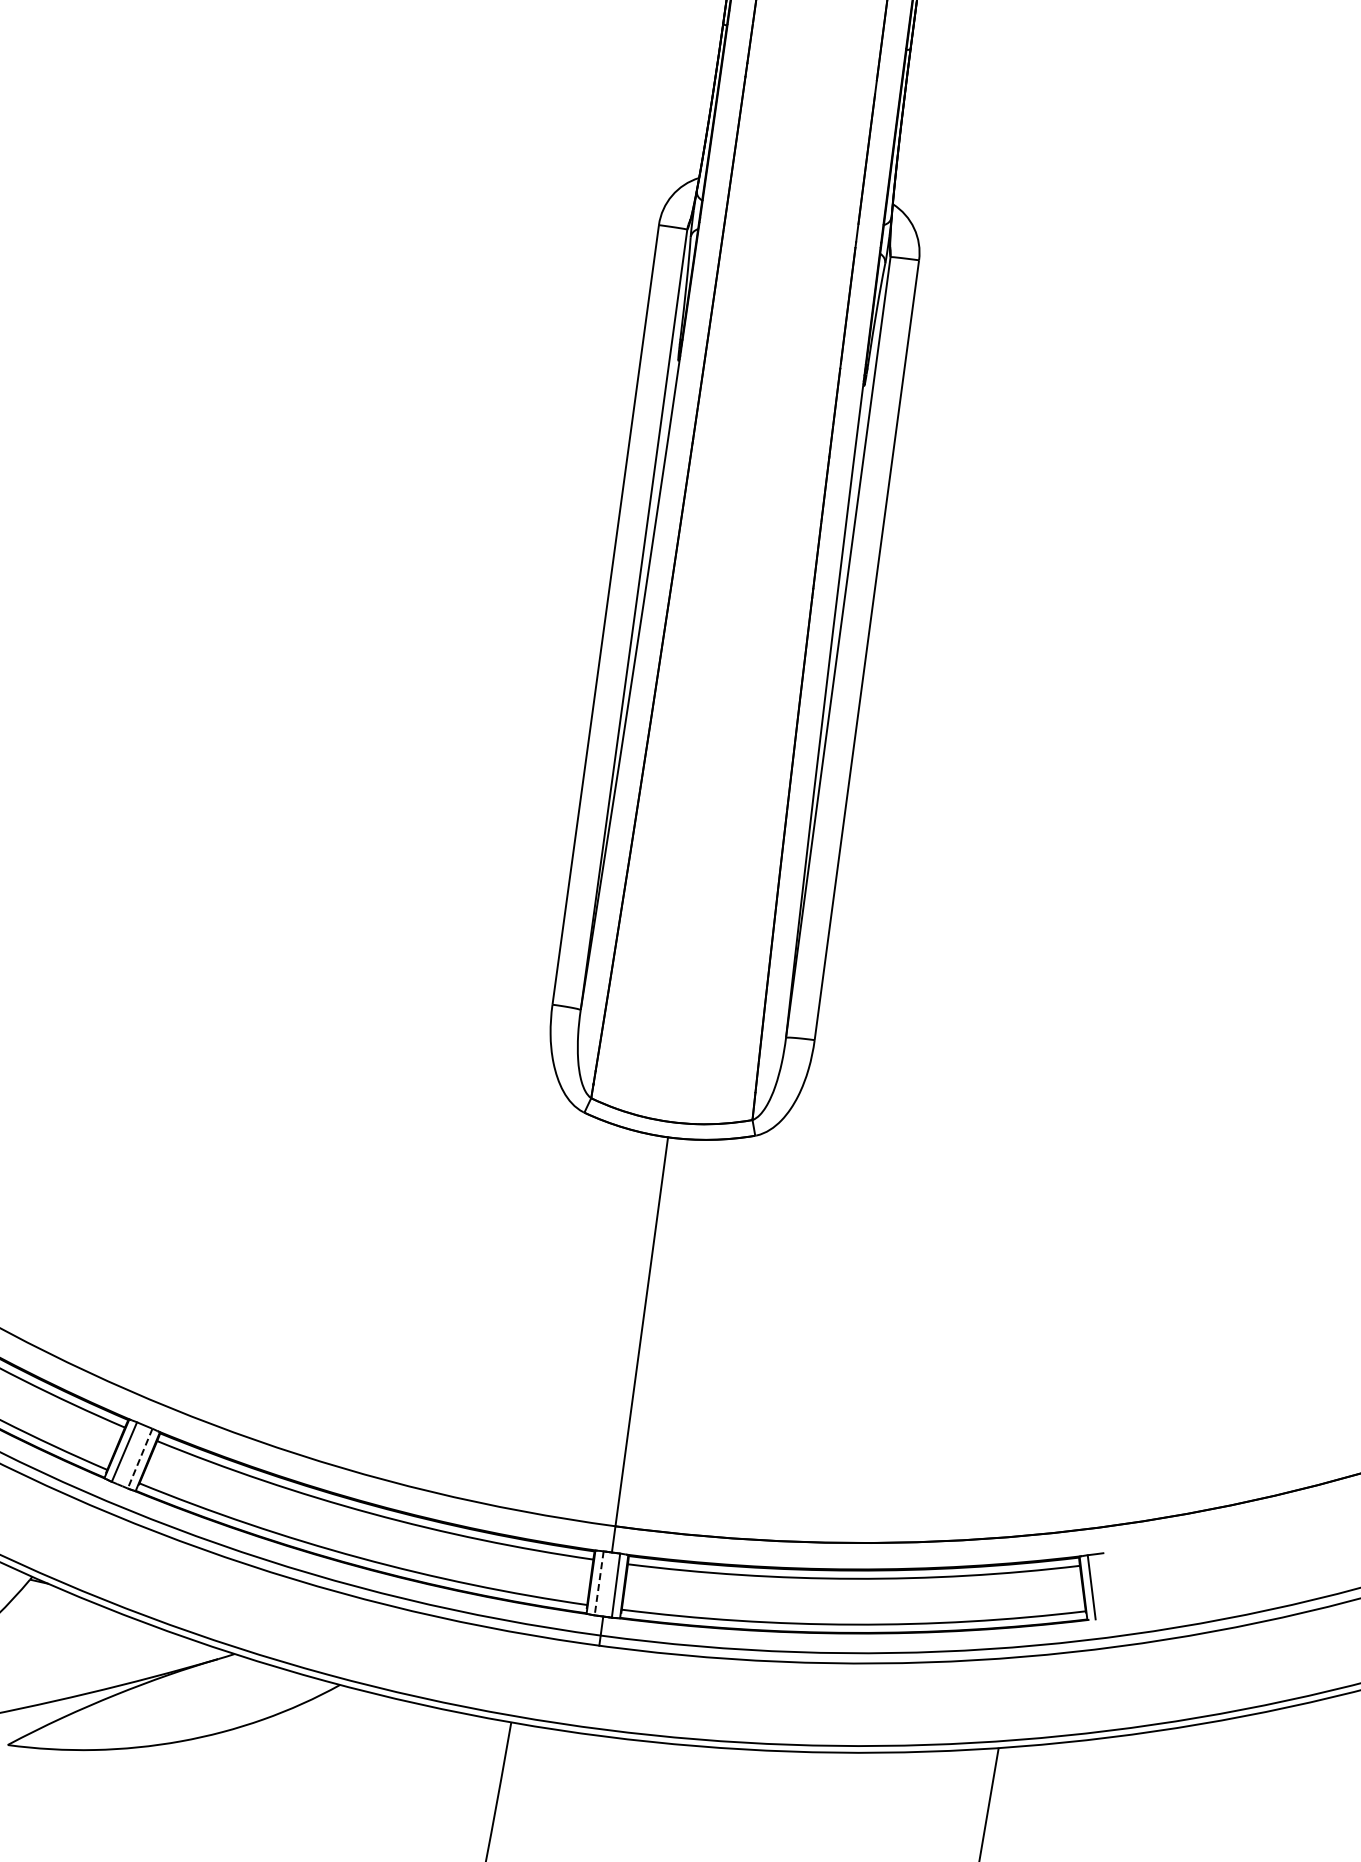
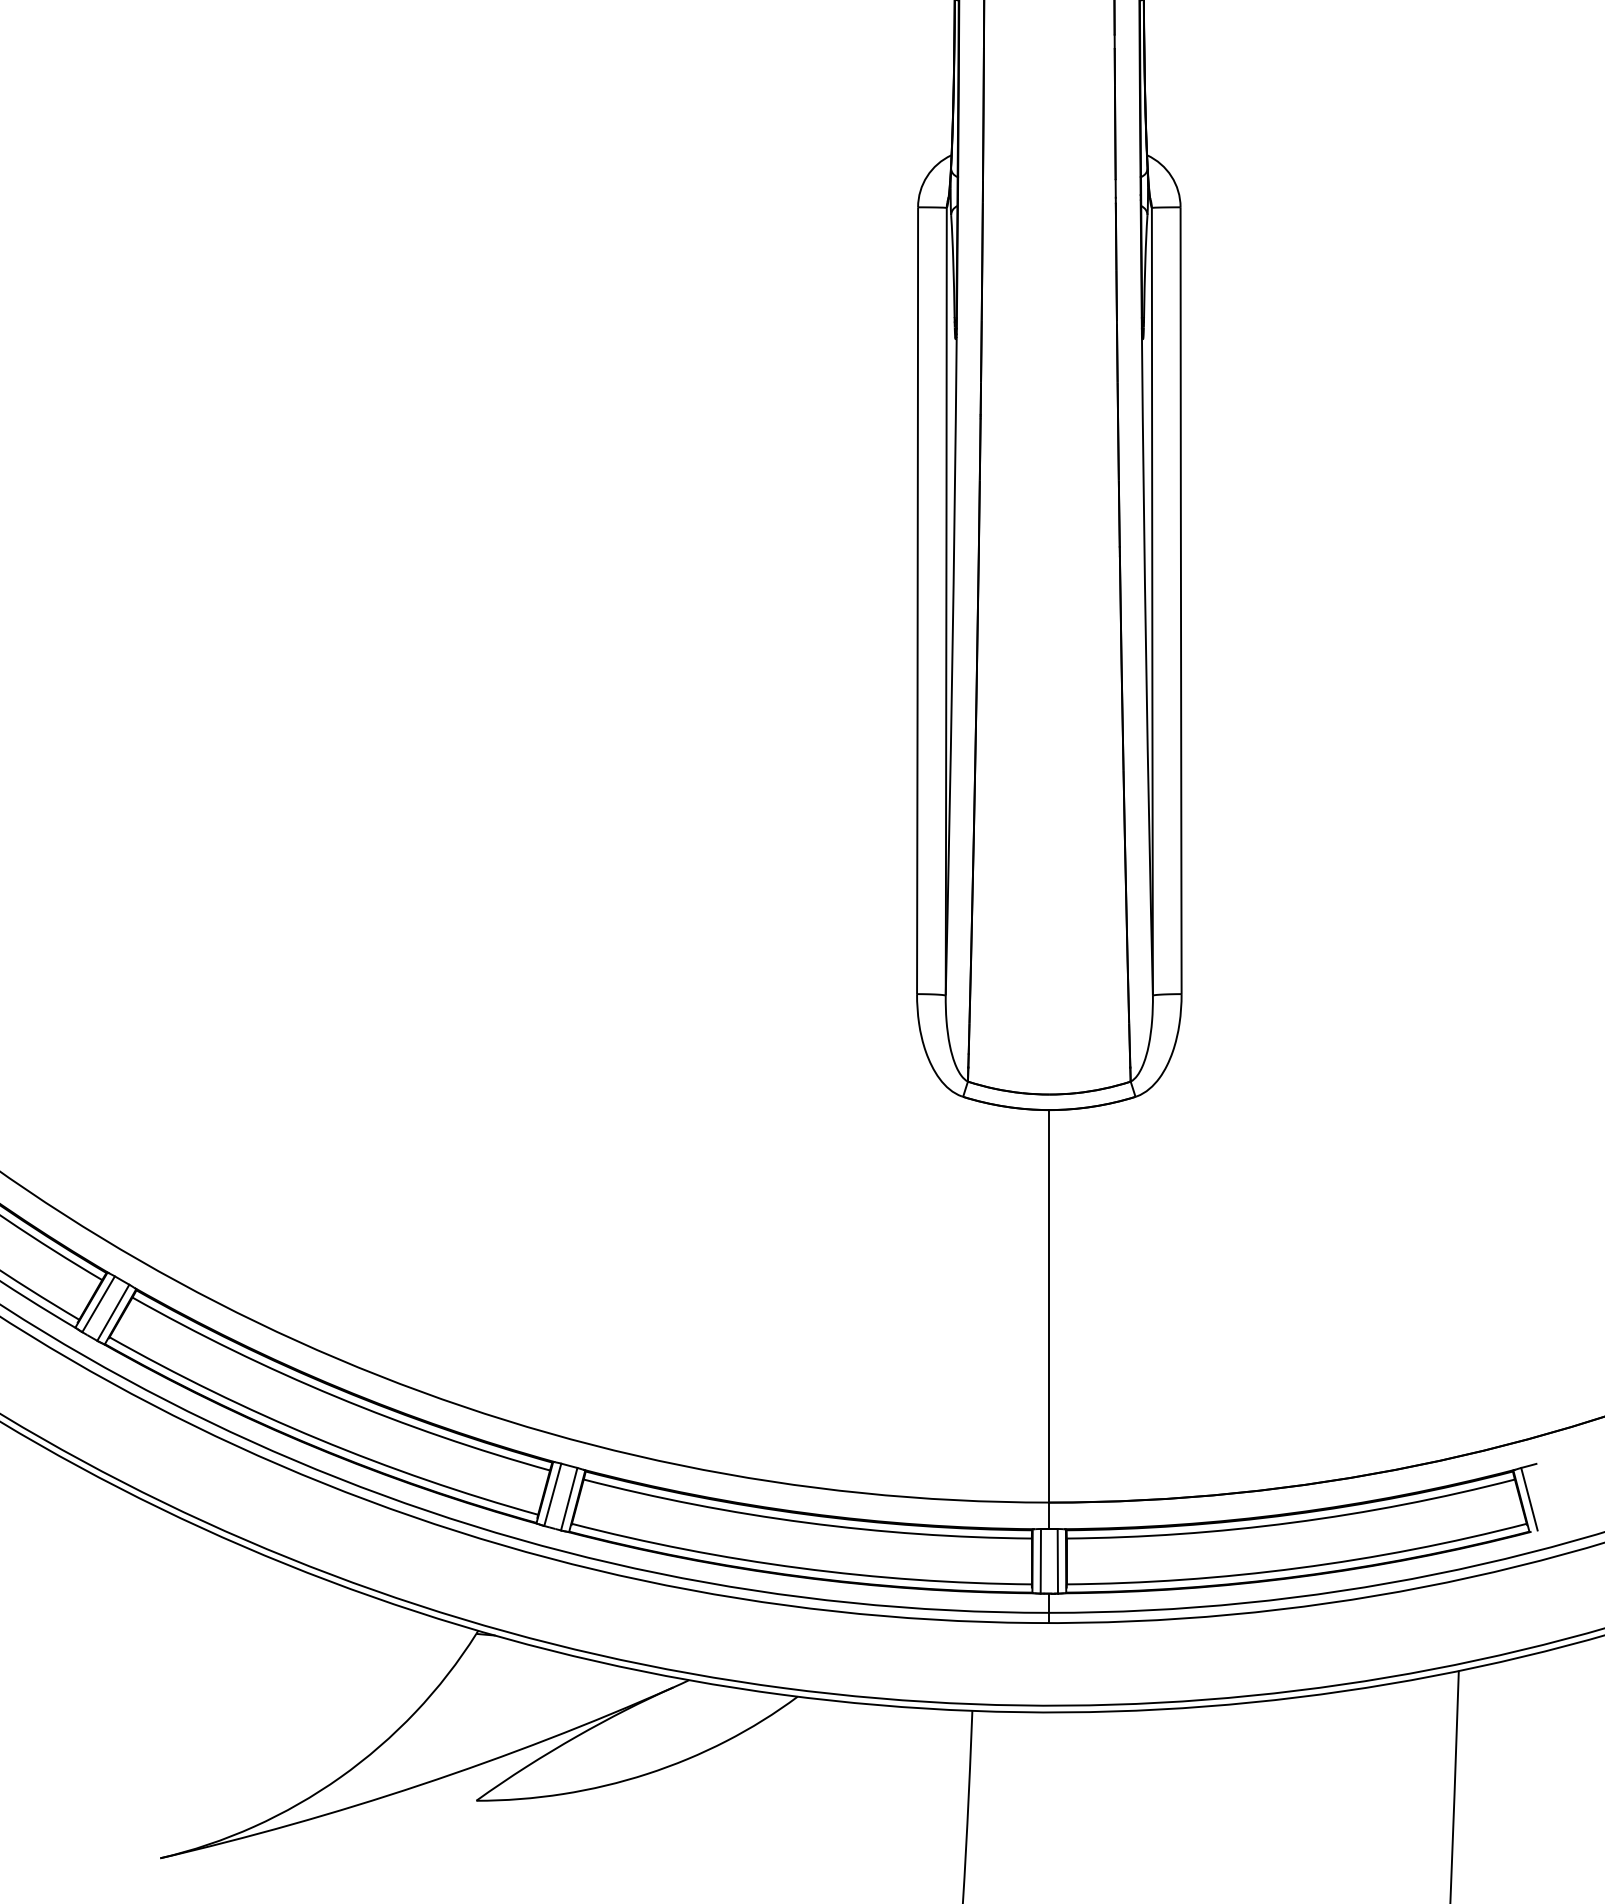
line: (140, 1458) -> (569, 1499), dashed -> solid
line: (598, 1583) -> (1040, 1561), dashed -> solid

